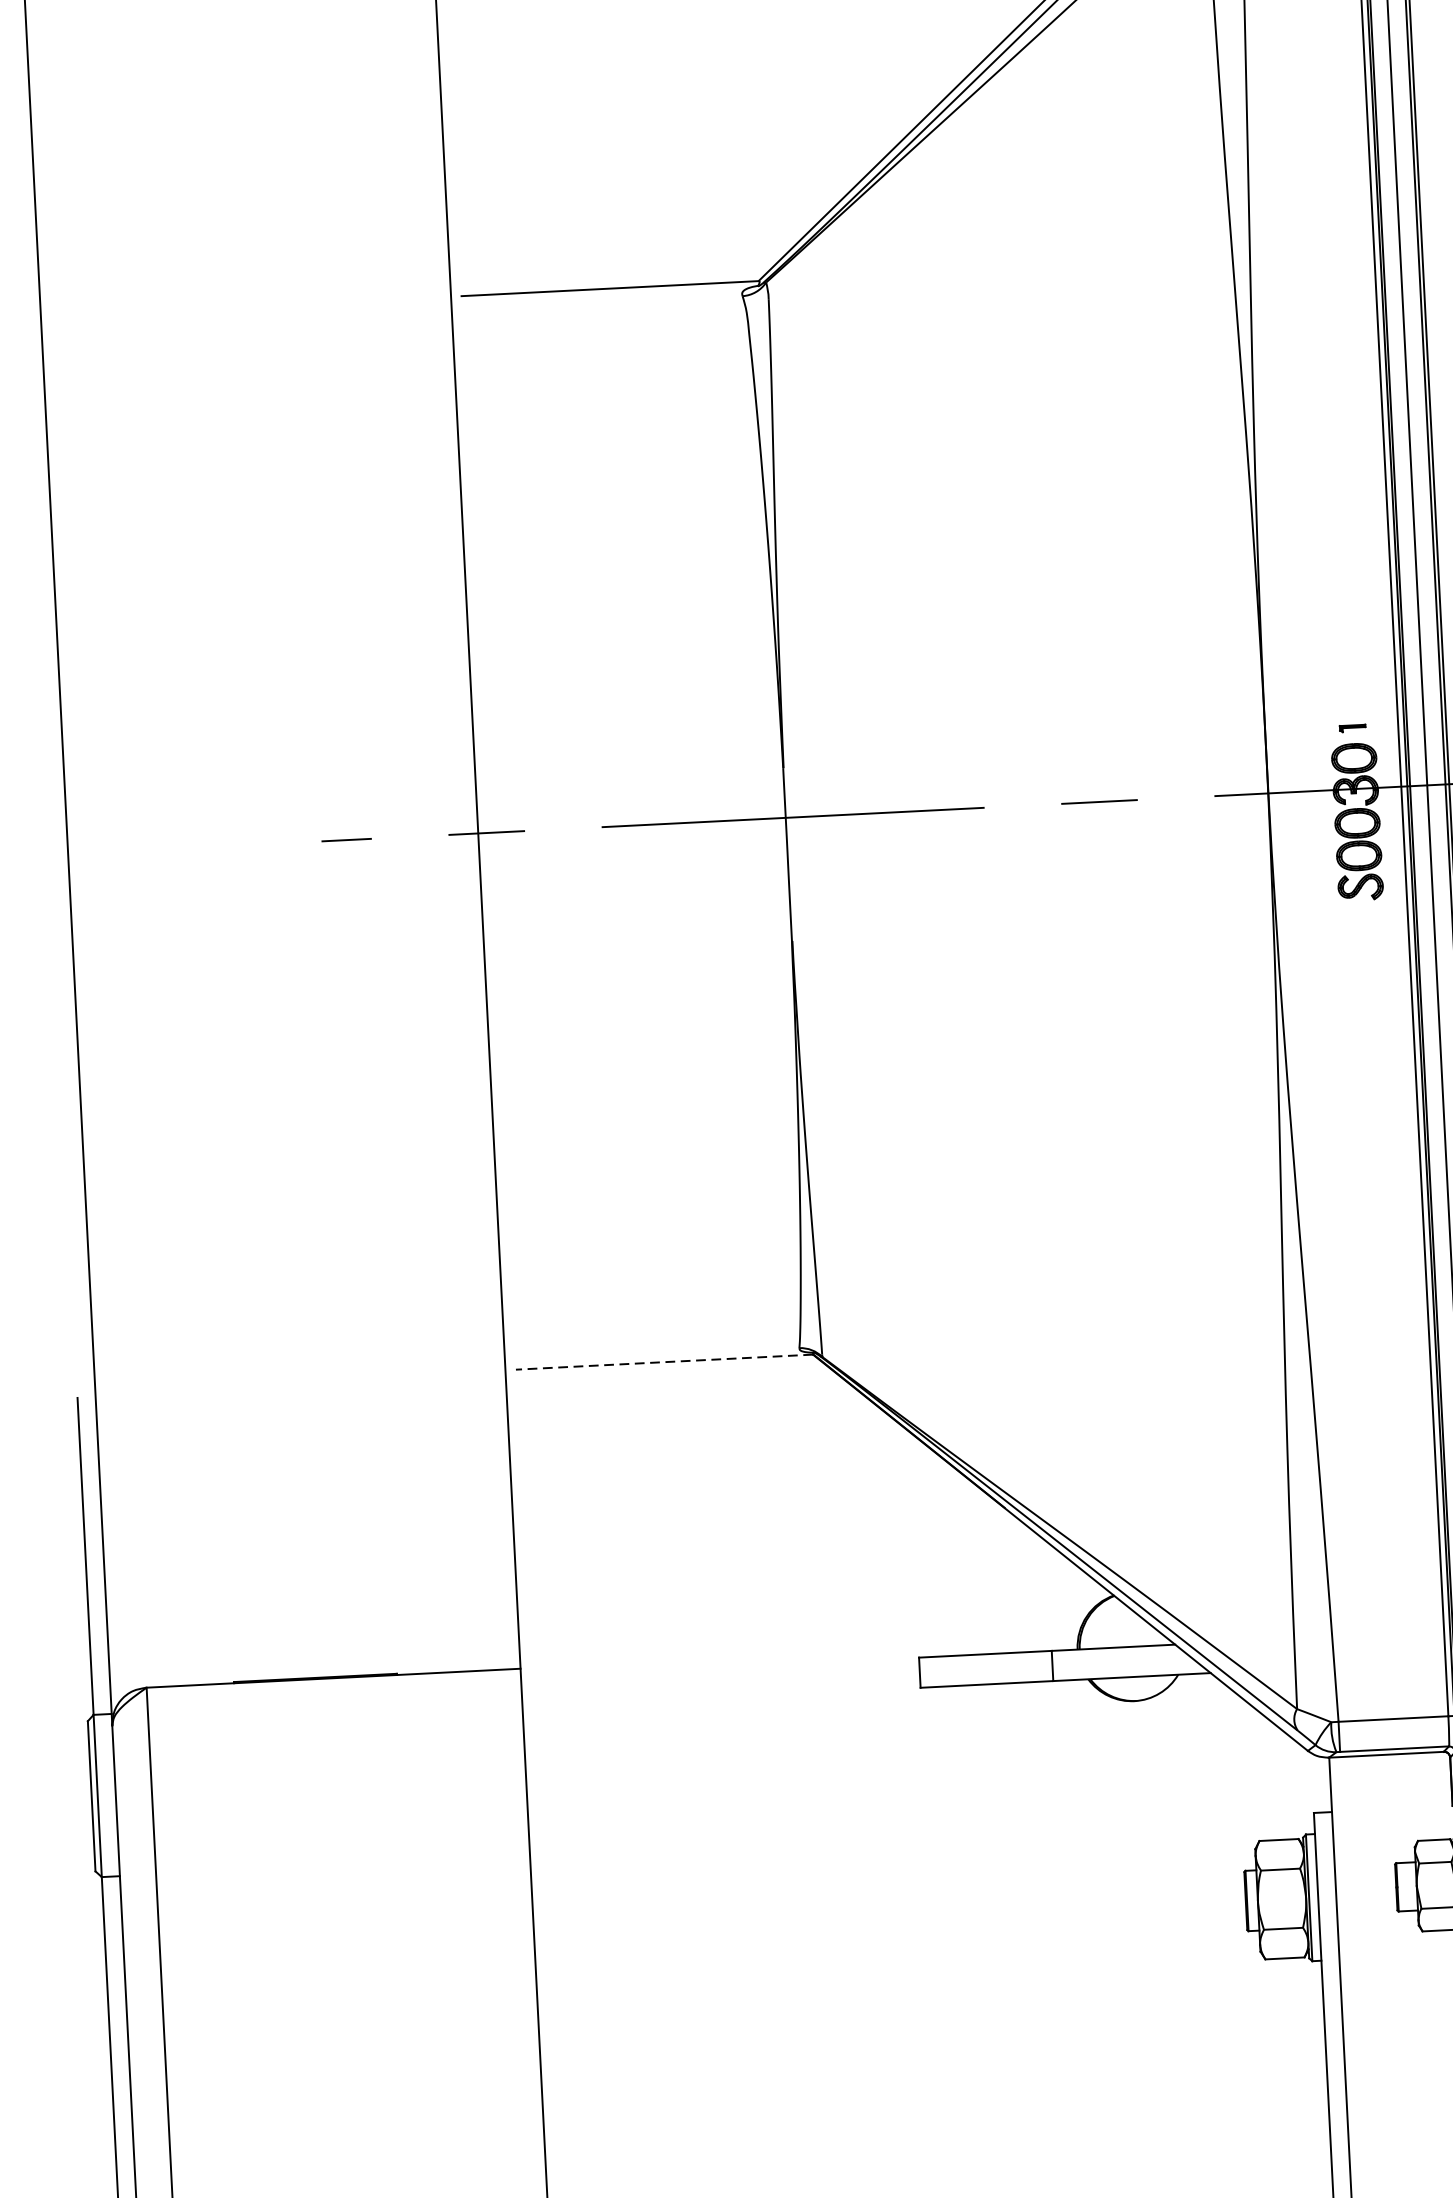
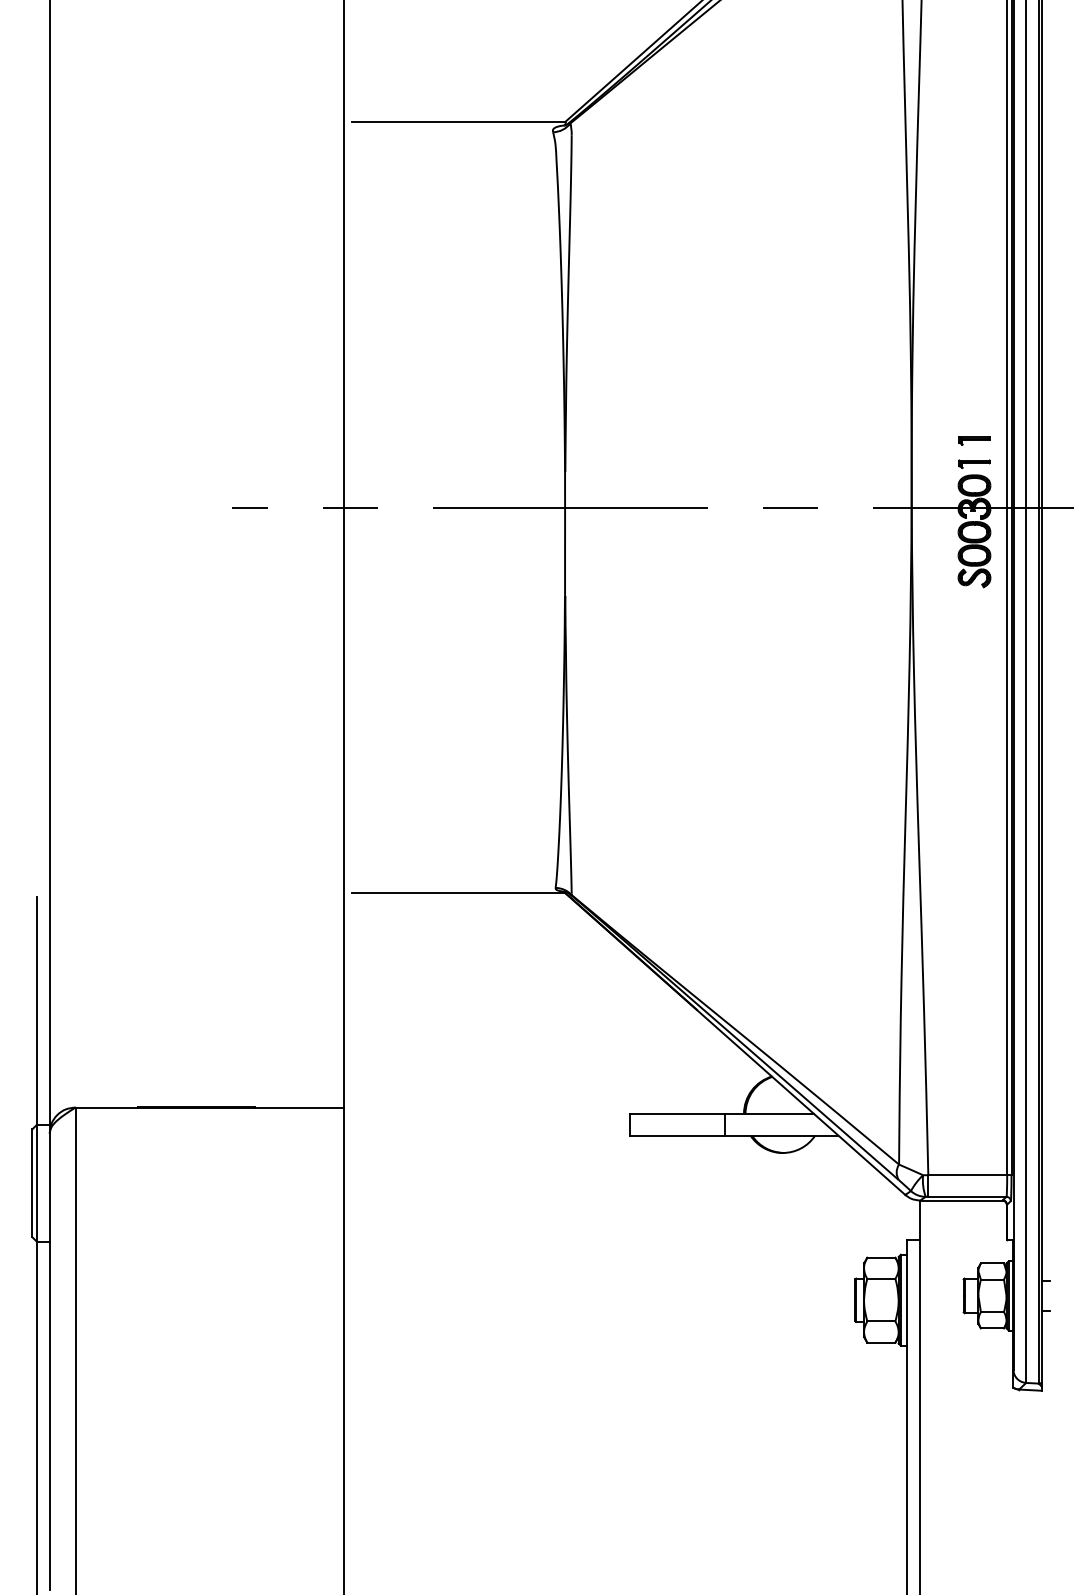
part: (1351, 695) -> (974, 440), added
part: (1352, 727) -> (974, 463), size x1.67
line: (664, 1362) -> (458, 893), dashed -> solid

